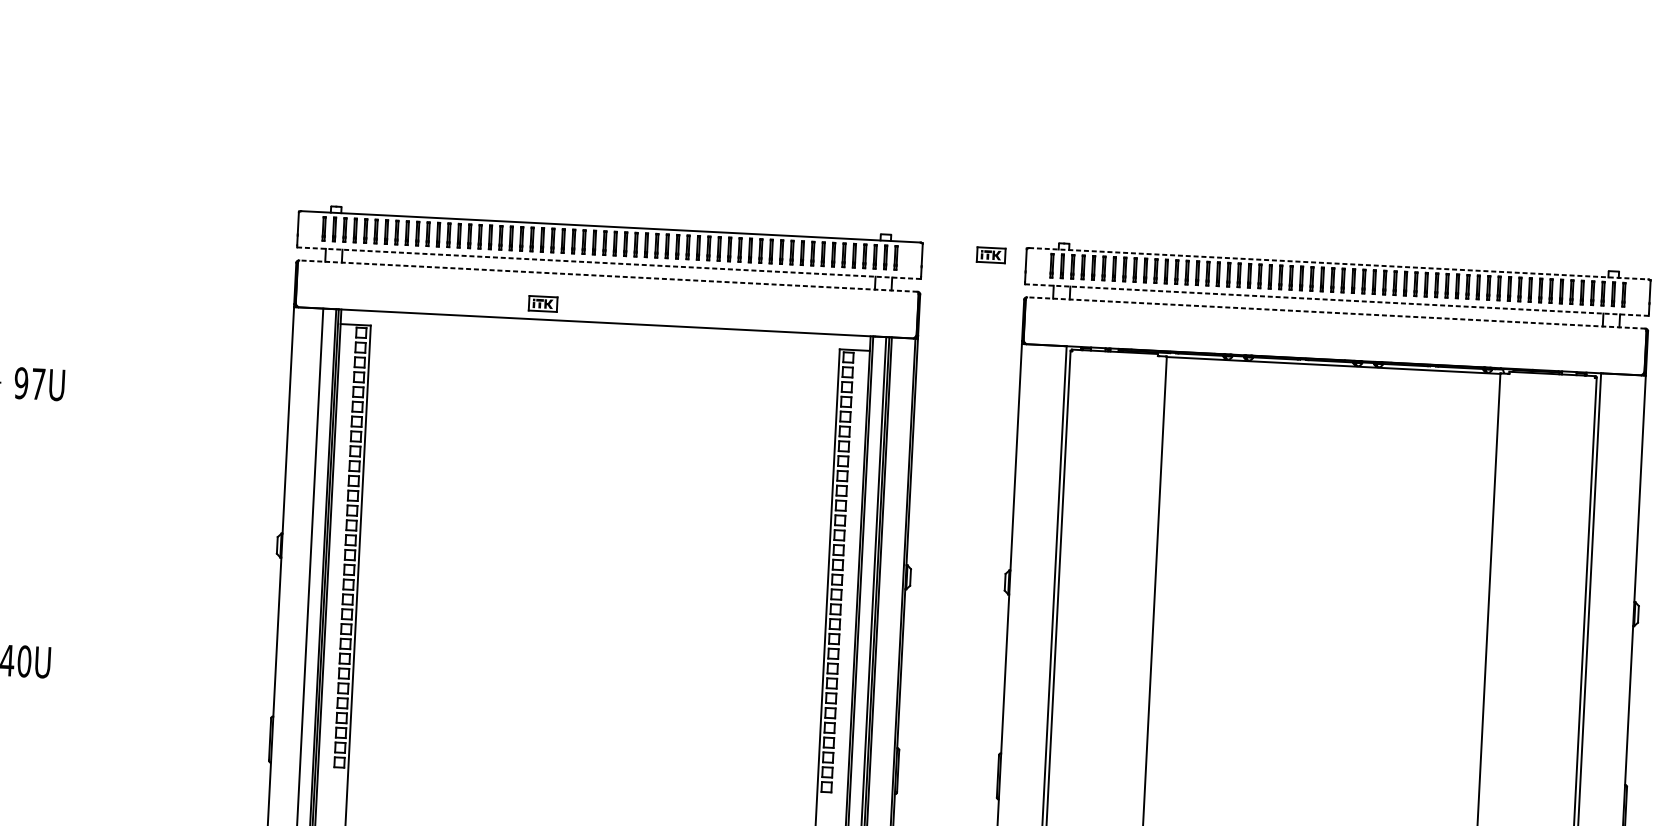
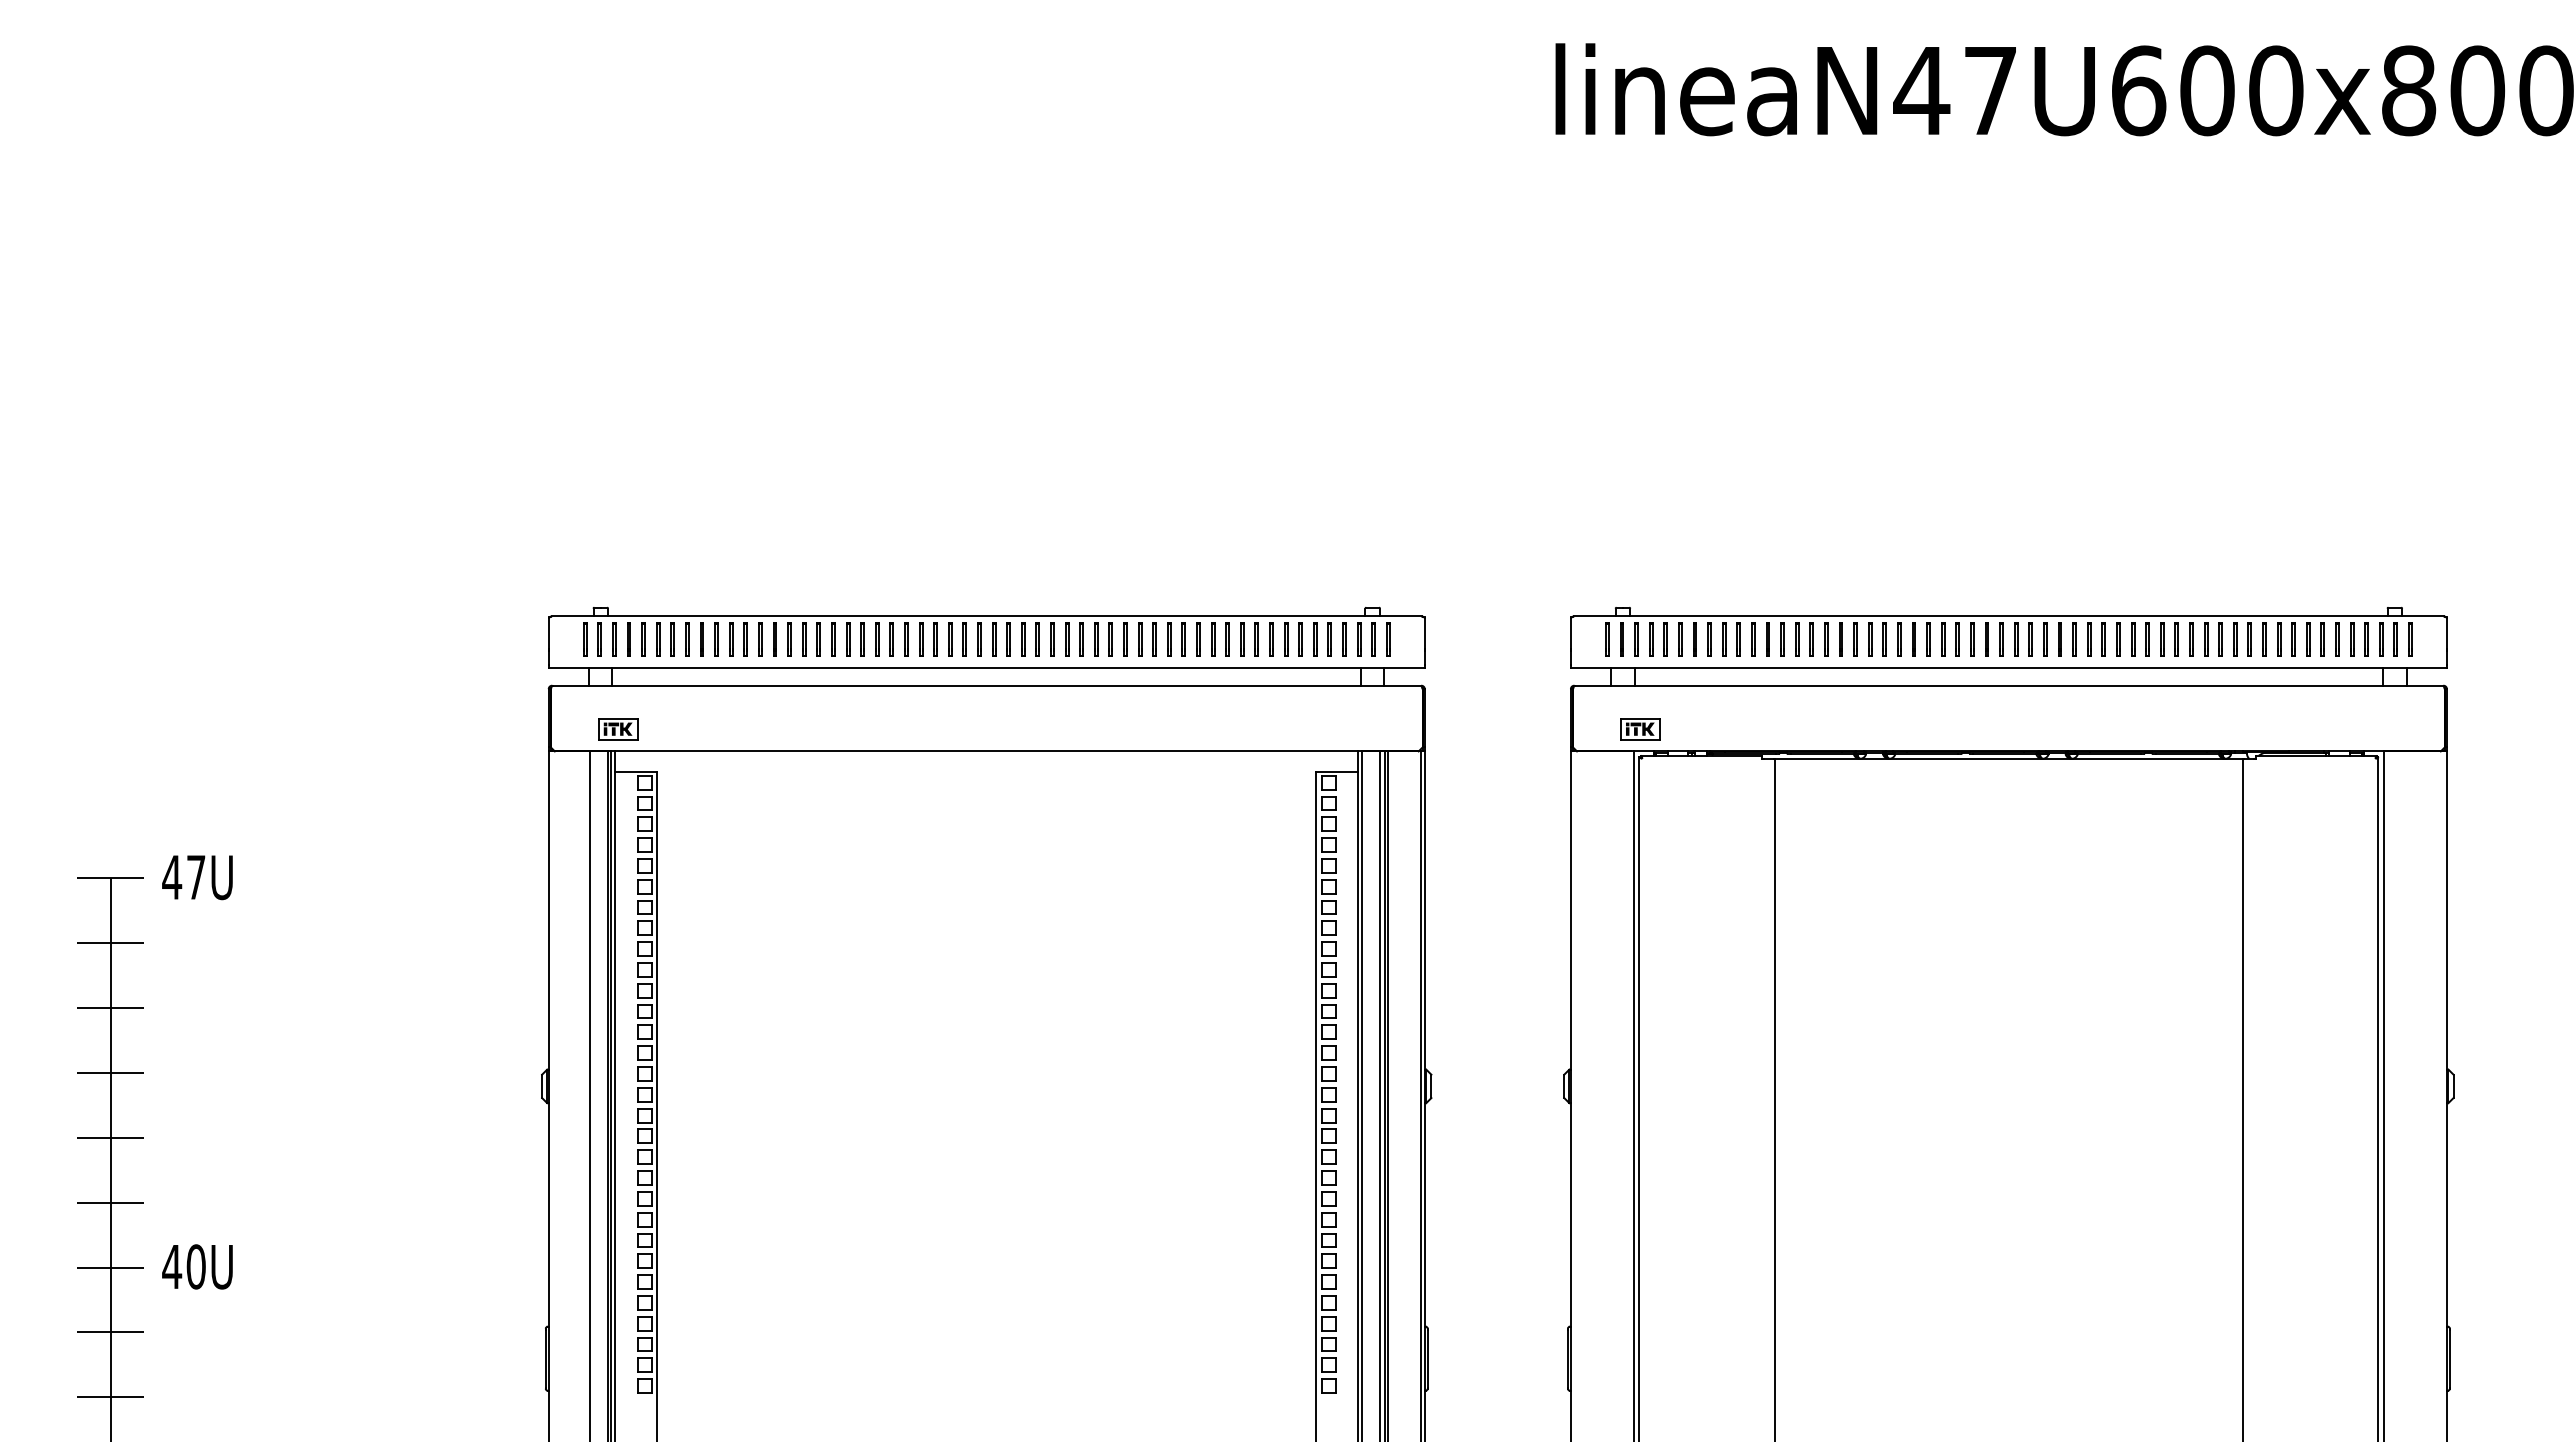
part: (991, 255) -> (1640, 729), moved
line: (609, 263) -> (987, 667), dashed -> solid
line: (1338, 263) -> (2008, 616), dashed -> solid
line: (608, 275) -> (986, 685), dashed -> solid
line: (1337, 300) -> (2009, 667), dashed -> solid
part: (543, 304) -> (618, 729), moved
line: (1335, 312) -> (2008, 685), dashed -> solid
text: (21, 383) -> (172, 877), 97U -> 47U

